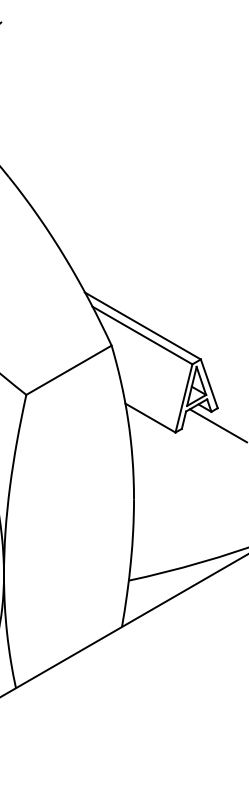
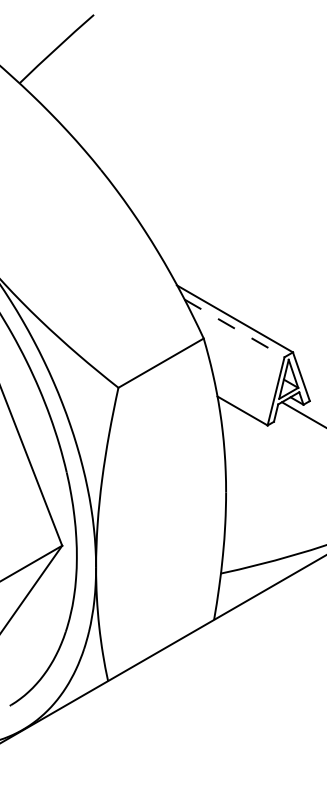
line: (142, 335) -> (234, 328), solid -> dashed

